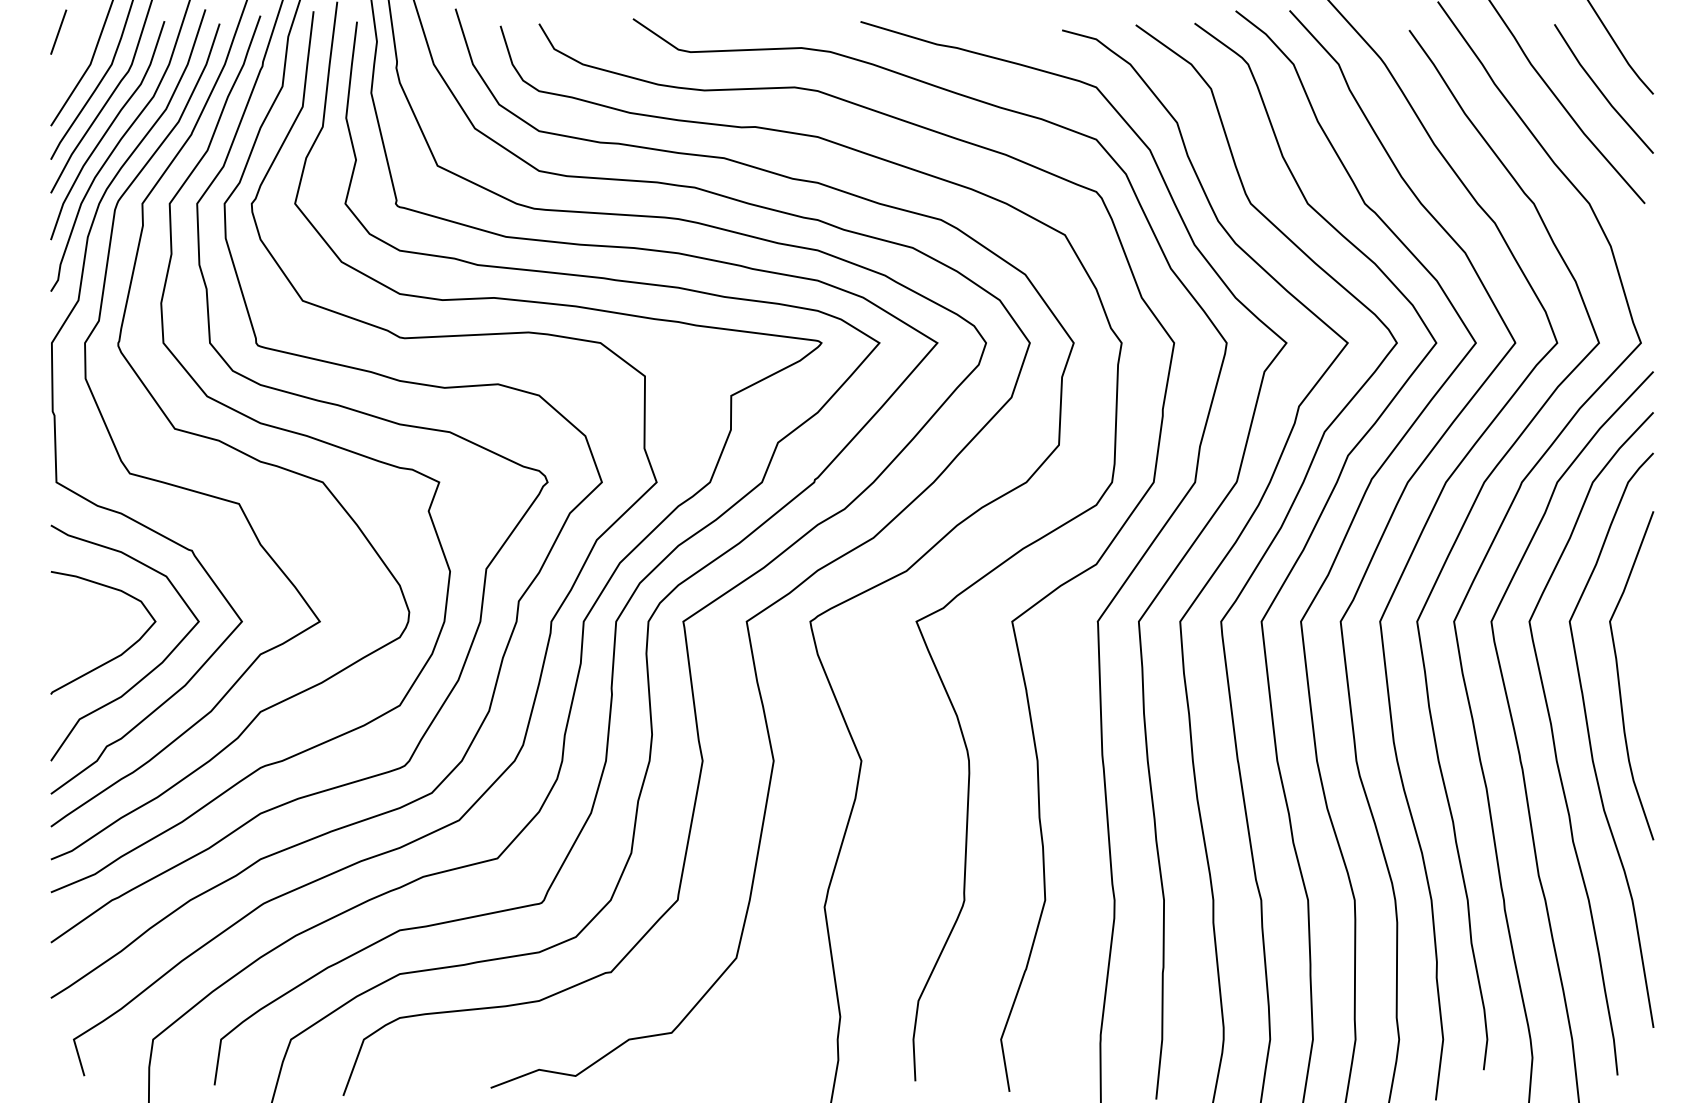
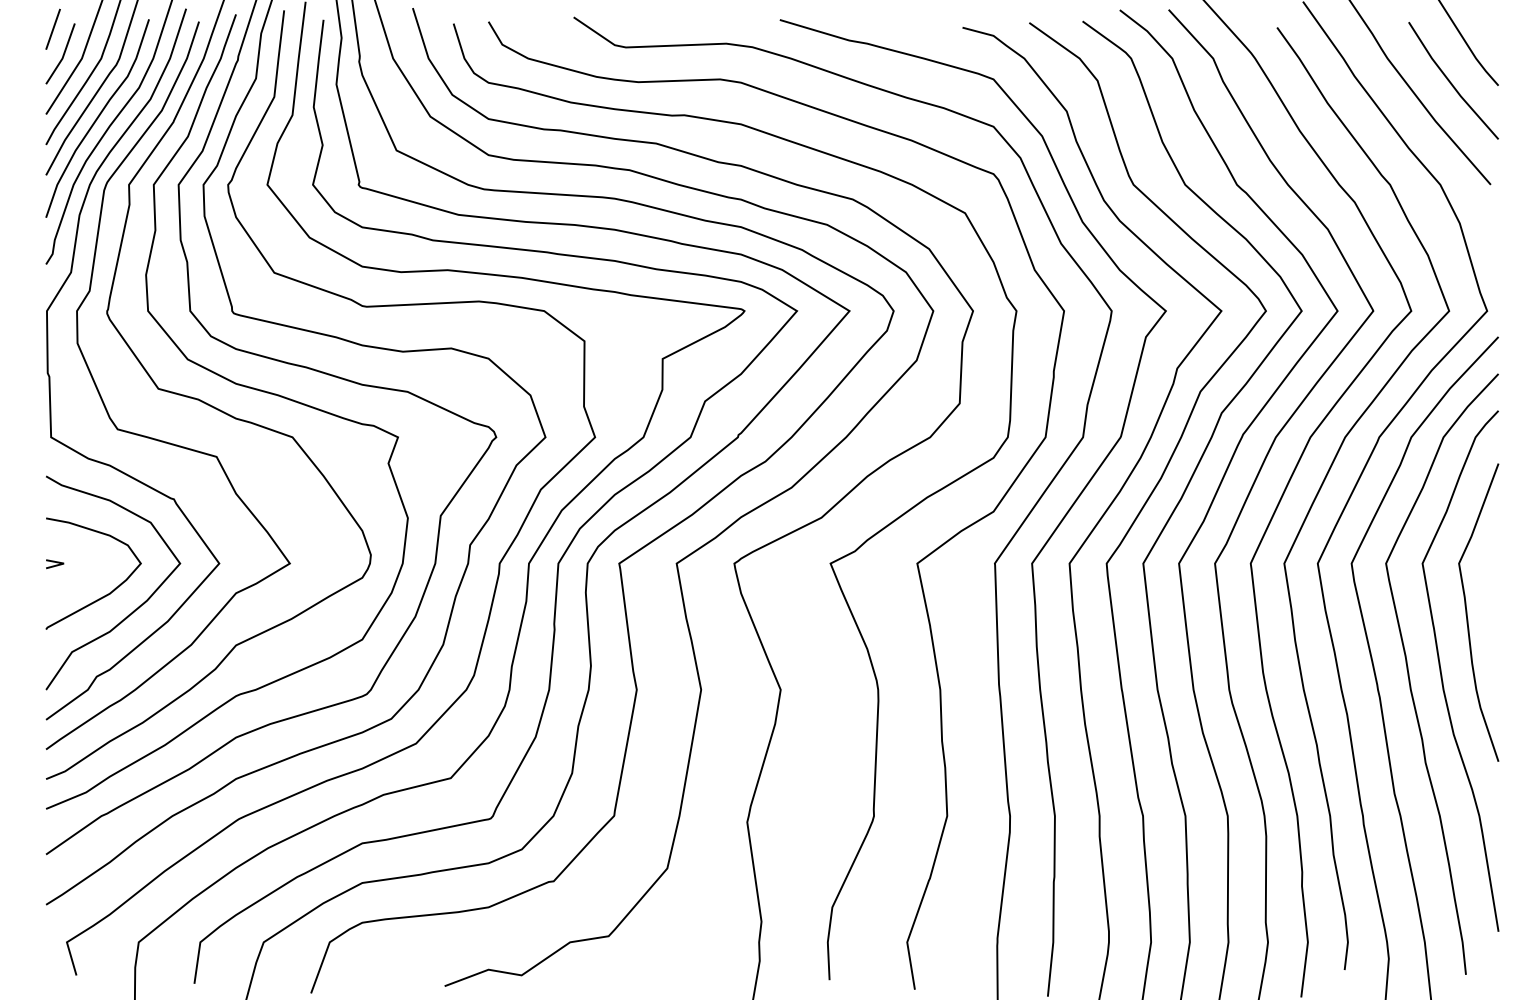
line: (68, 61) -> (62, 55), added
line: (61, 622) -> (55, 564), added

